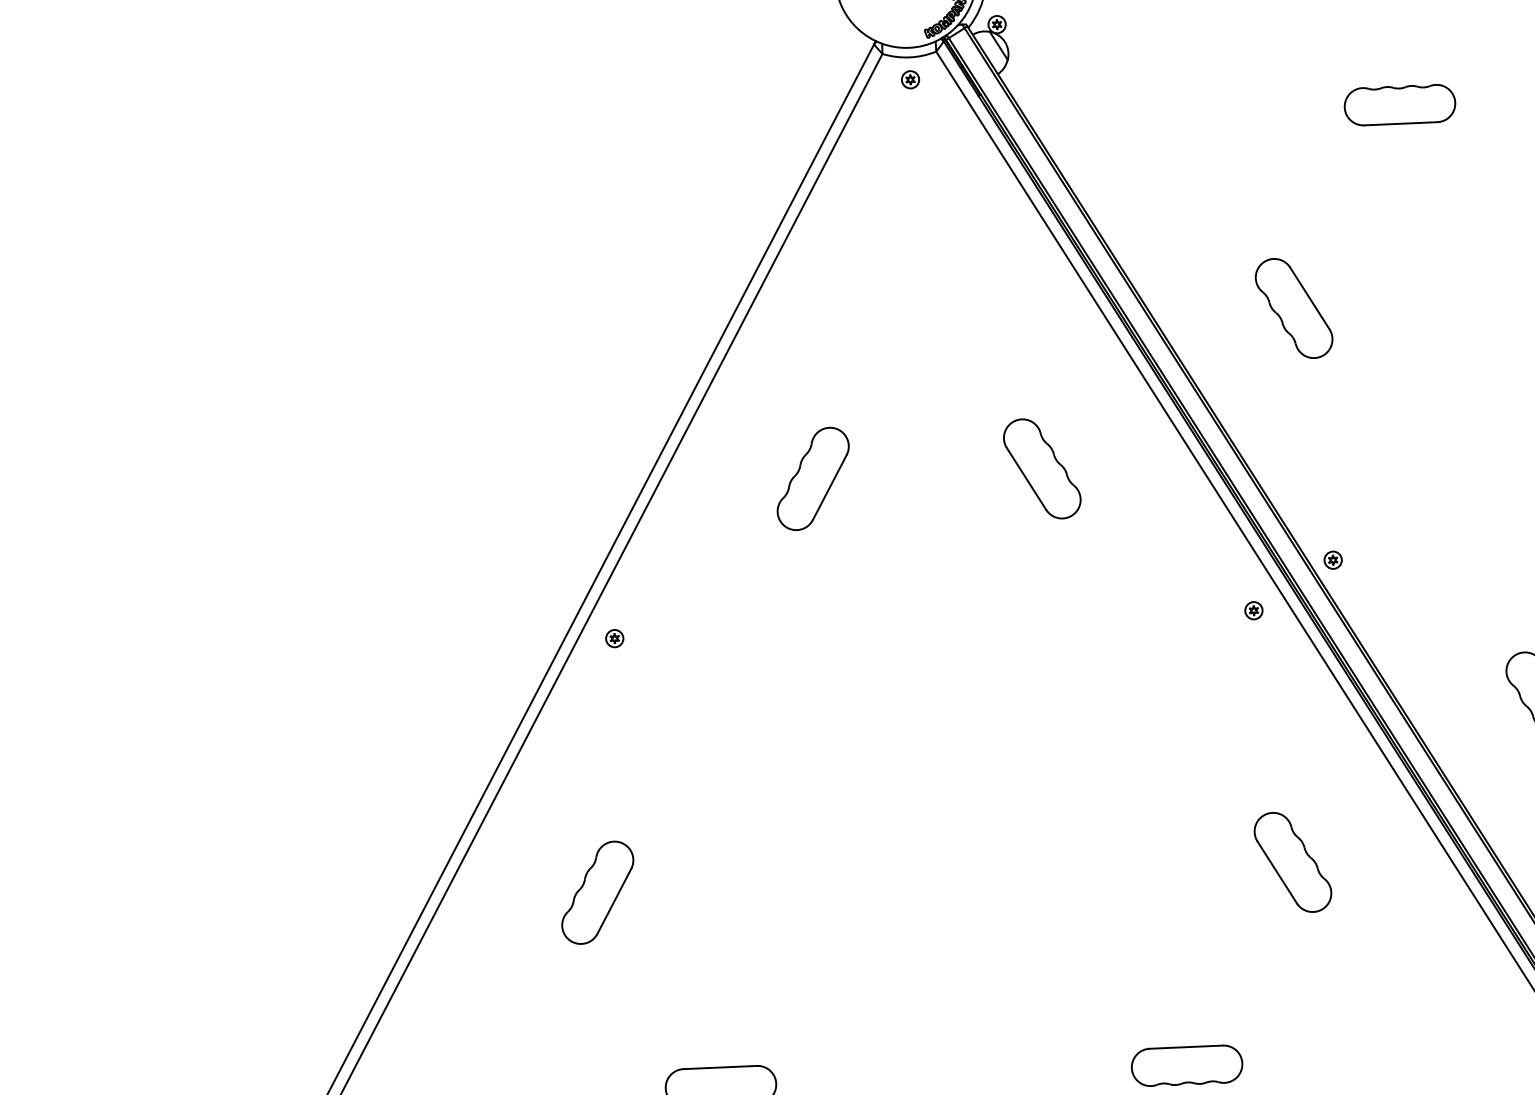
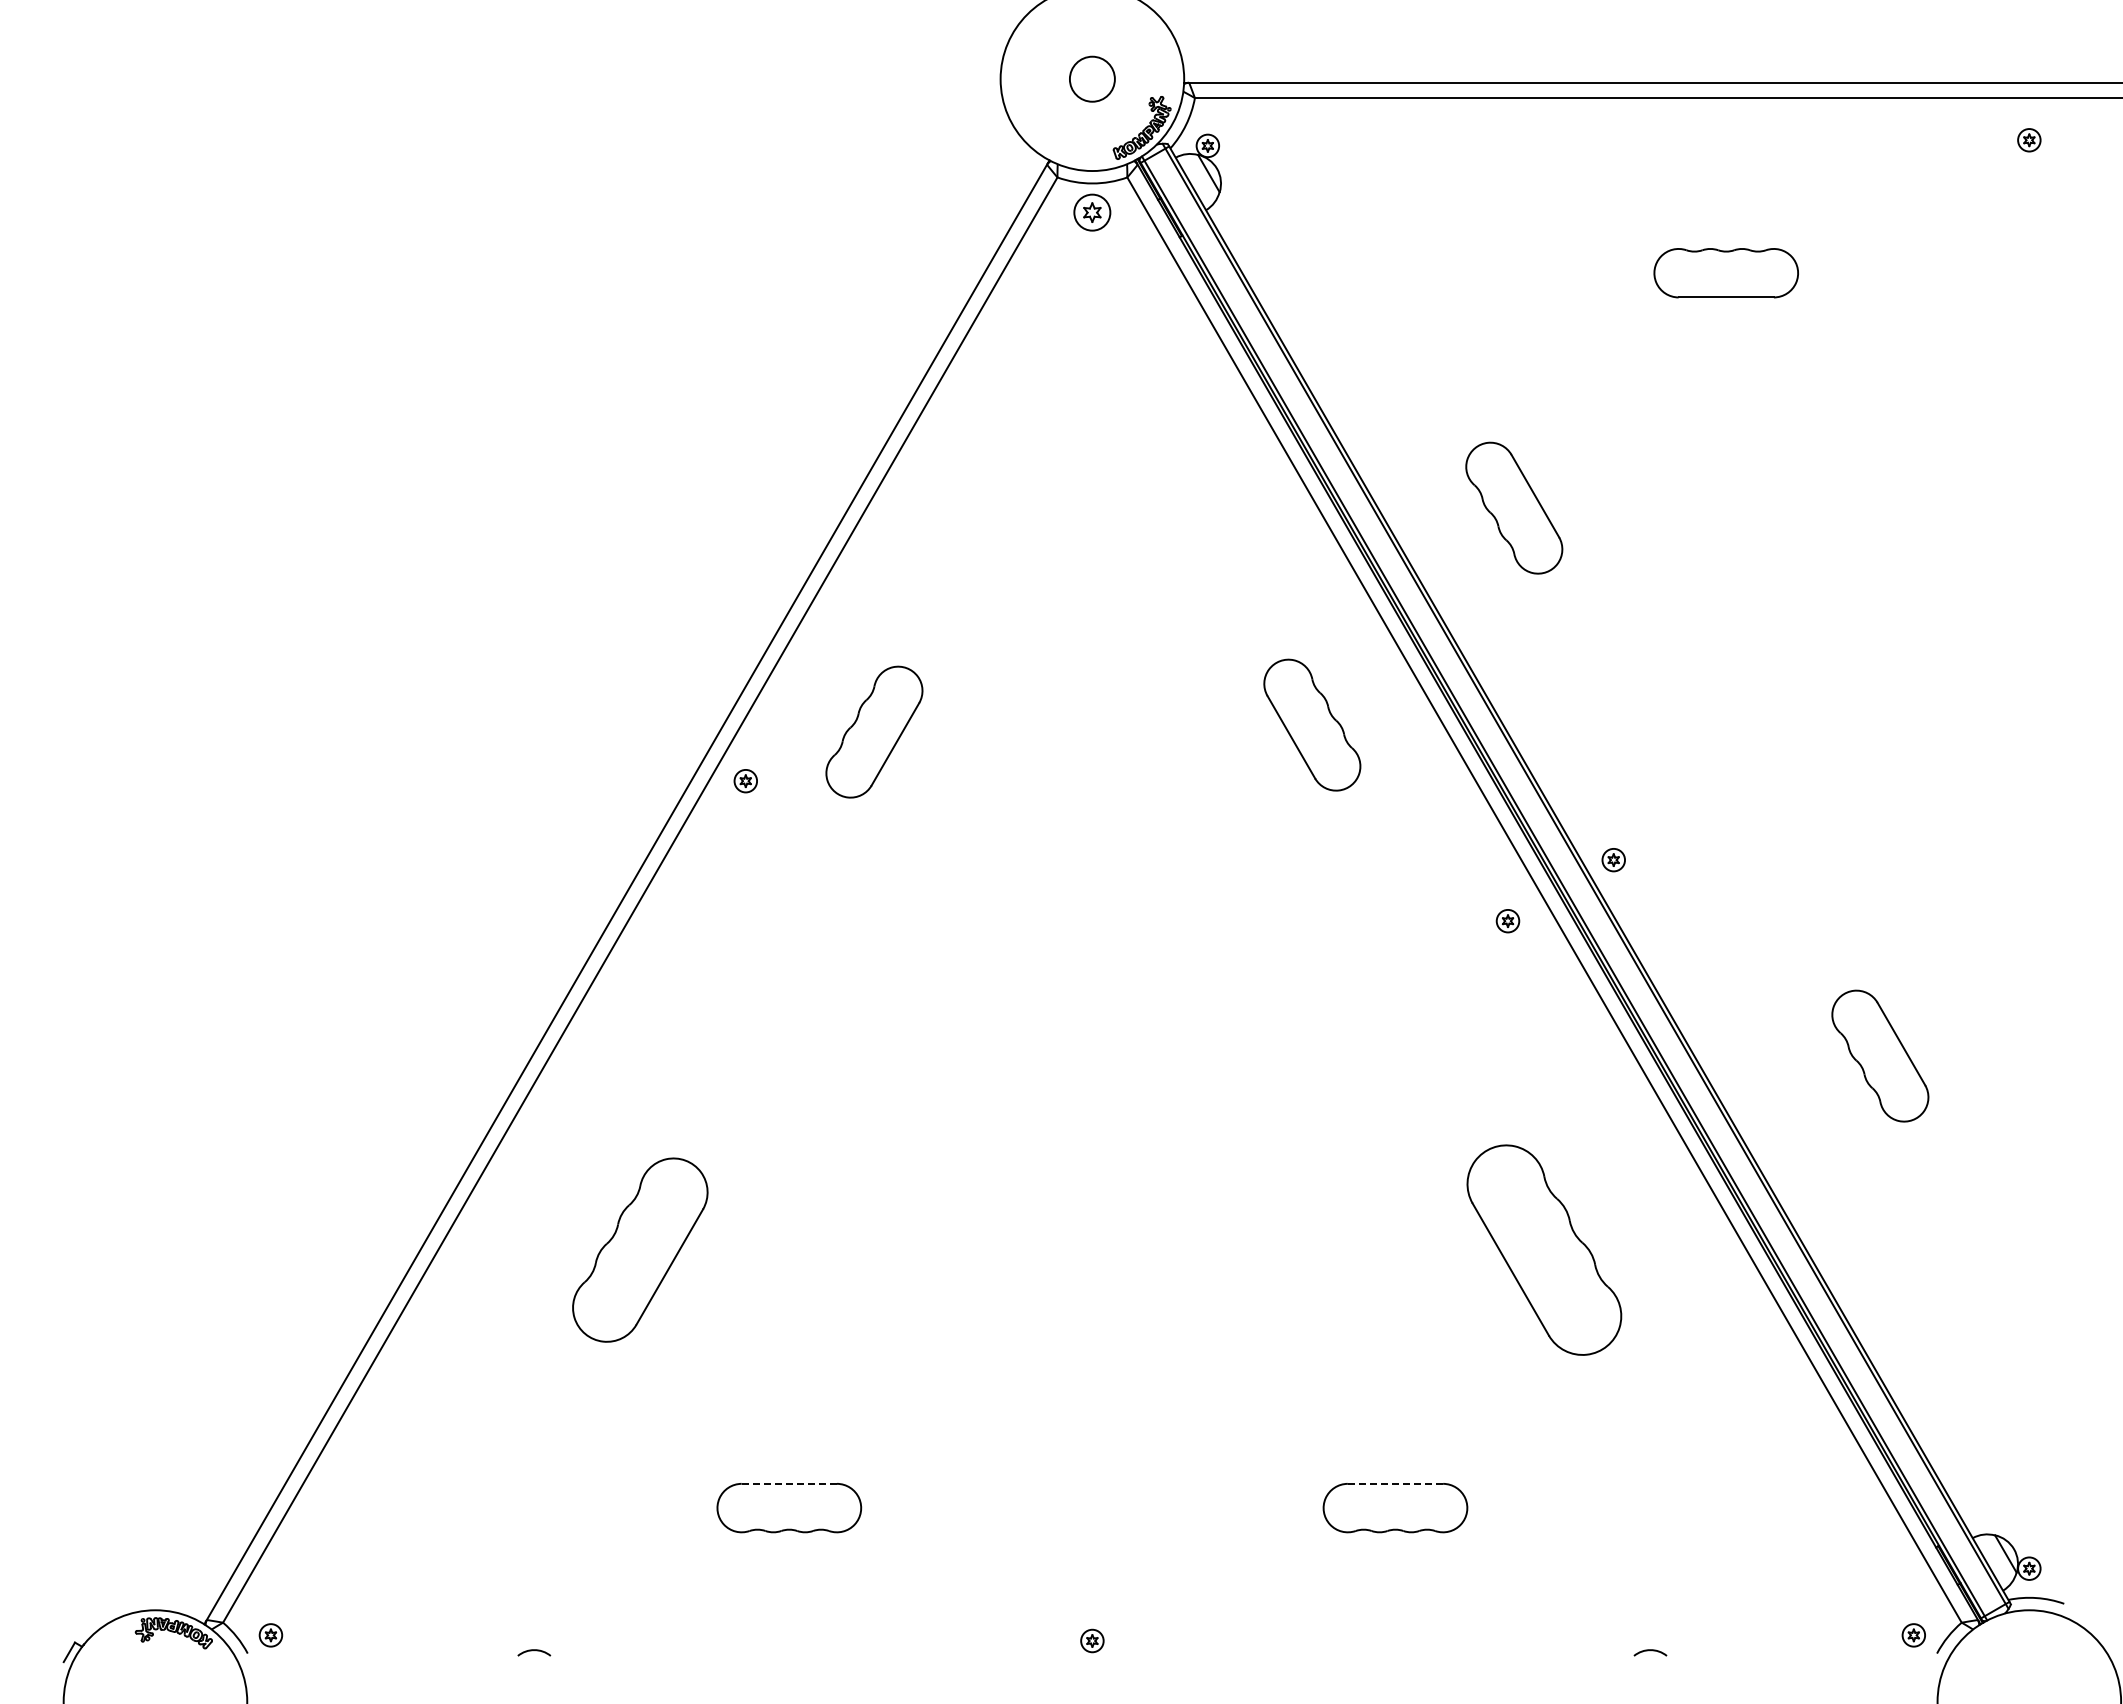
part: (910, 79) -> (1092, 212), size x1.6
part: (1294, 307) -> (1514, 507), moved
part: (1042, 468) -> (1312, 724), moved
part: (813, 478) -> (874, 731), moved
part: (614, 638) -> (745, 781), moved
part: (1293, 861) -> (1544, 1249), size x1.6
part: (597, 892) -> (640, 1249), size x1.4
line: (1186, 1046) -> (1395, 1483), solid -> dashed
line: (720, 1067) -> (789, 1483), solid -> dashed

